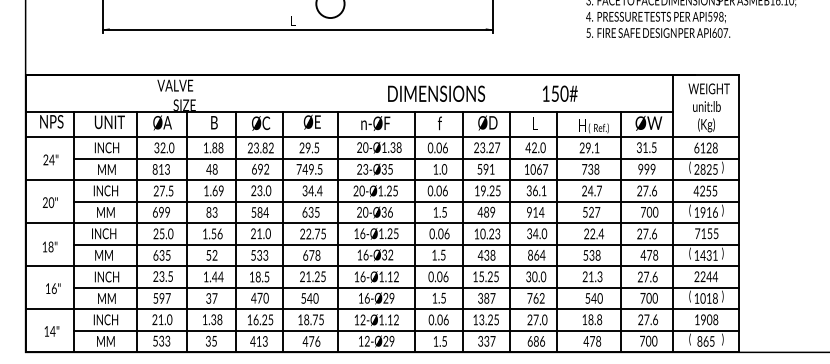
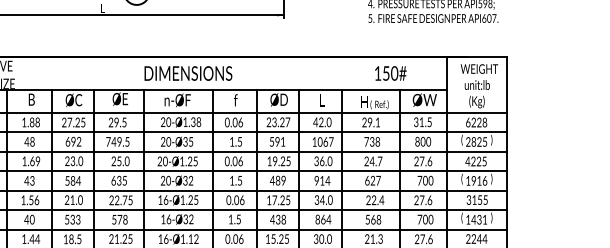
text: (436, 93) -> (188, 73), moved
text: (560, 93) -> (391, 73), moved
text: (263, 147) -> (76, 122), 23.82 -> 27.25
text: (702, 147) -> (473, 122), 6128 -> 6228
text: (365, 169) -> (168, 141), 23-Ø35 -> 20-Ø35
text: (444, 169) -> (239, 141), 1.0 -> 1.5
text: (646, 170) -> (422, 142), 999 -> 800
text: (312, 190) -> (120, 160), 34.4 -> 25.0
text: (543, 190) -> (329, 160), 36.1 -> 36.0
text: (708, 190) -> (478, 160), 4255 -> 4225
text: (208, 212) -> (26, 180), 83 -> 43
text: (389, 212) -> (190, 180), 20-Ø36 -> 20-Ø32
text: (584, 212) -> (366, 180), 527 -> 627
text: (490, 233) -> (281, 199), 10.23 -> 17.25
text: (697, 233) -> (468, 199), 7155 -> 3155
text: (211, 255) -> (29, 219), 52 -> 40
text: (305, 255) -> (114, 219), 678 -> 578
text: (591, 255) -> (372, 219), 538 -> 568
text: (649, 255) -> (425, 219), 478 -> 700

